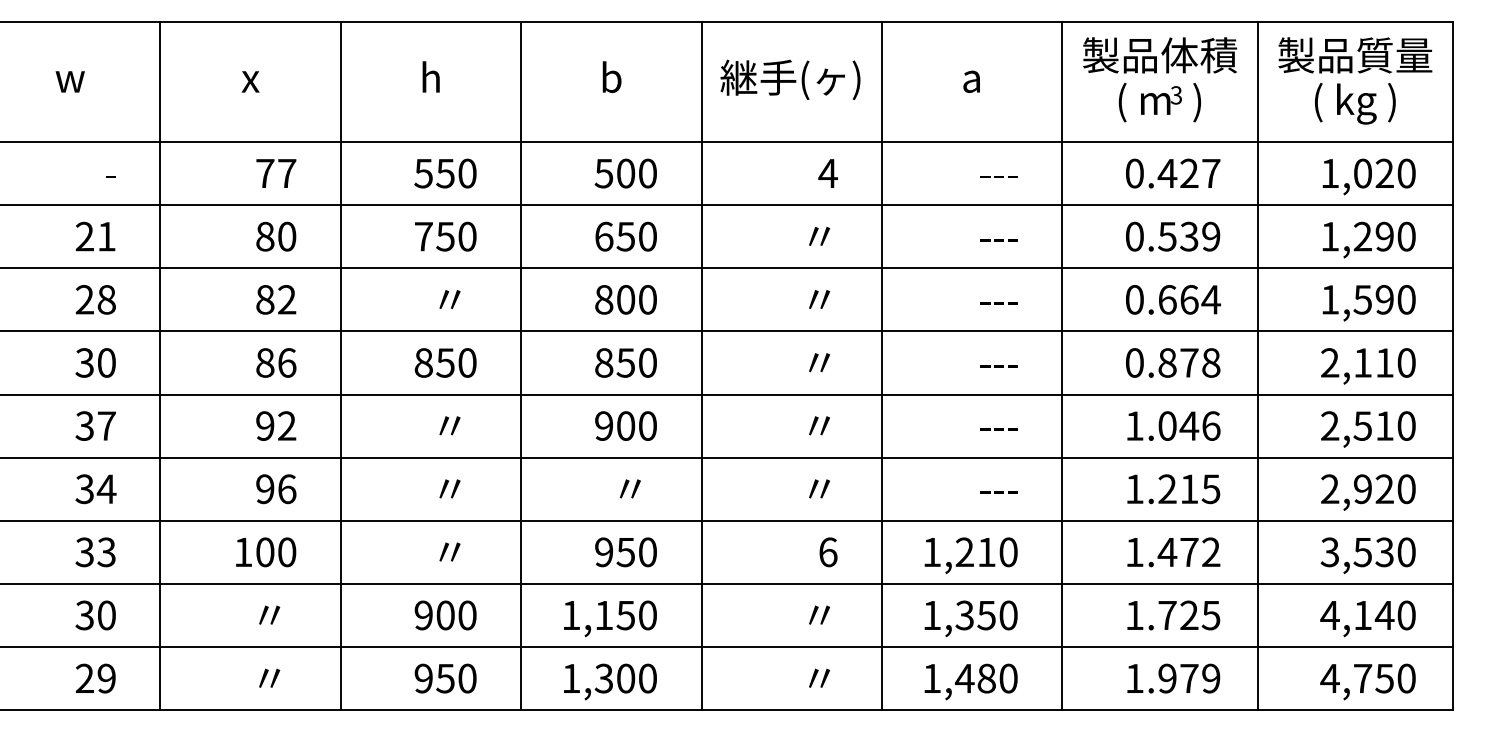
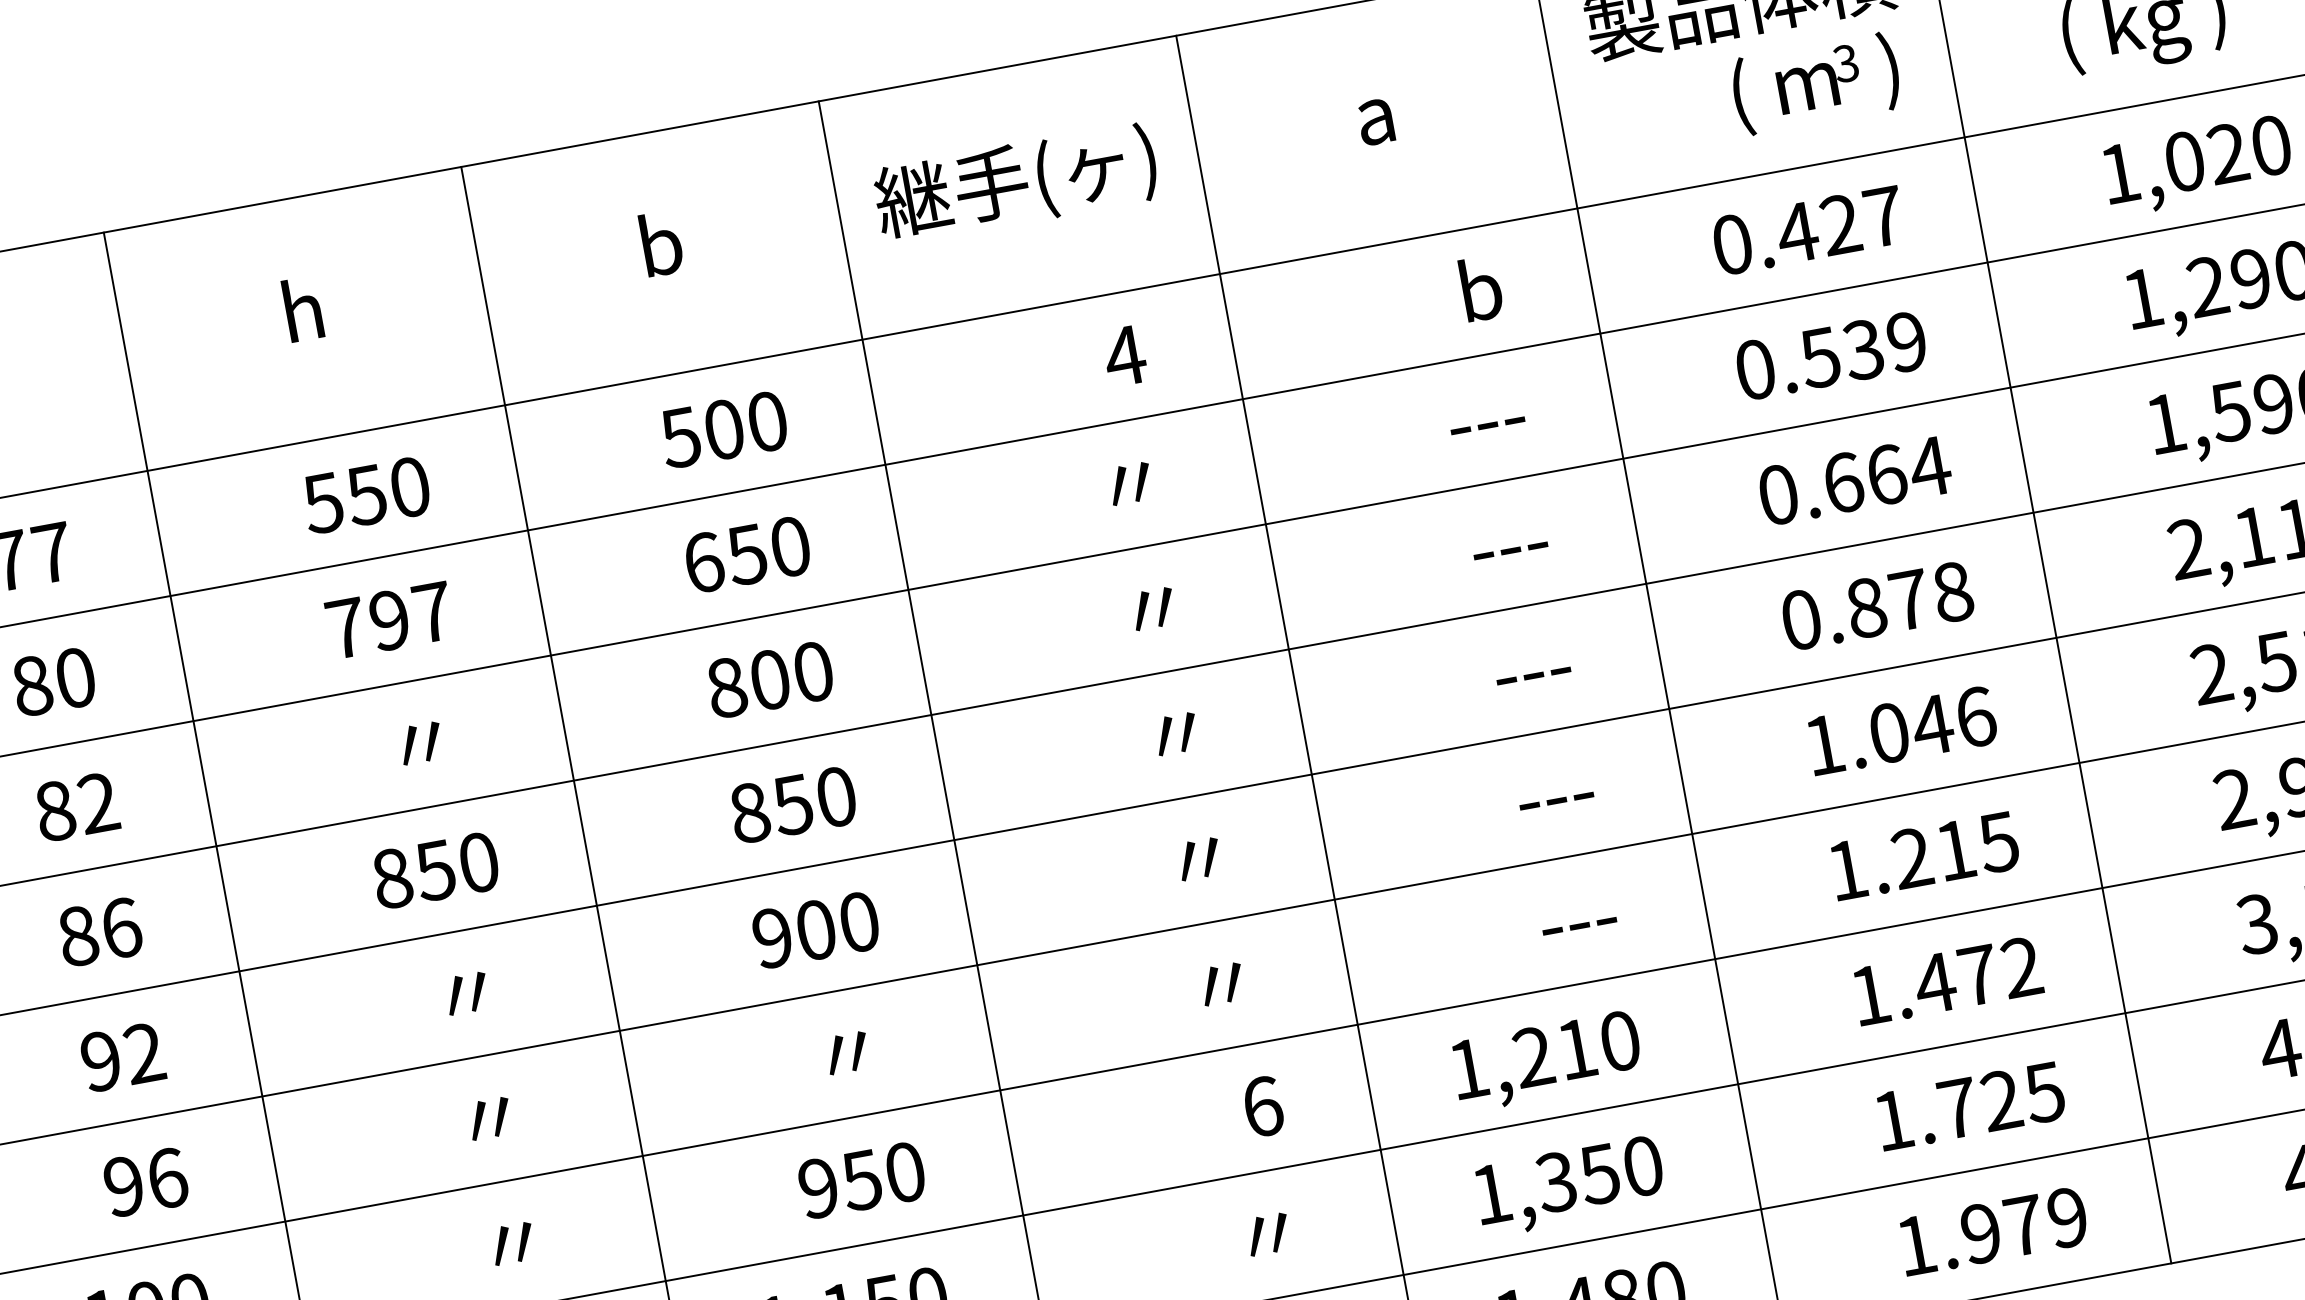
text: (1159, 102) -> (1815, 83), moved
text: (998, 172) -> (1462, 292), --- -> b
text: (456, 236) -> (411, 616), 750 -> 797

